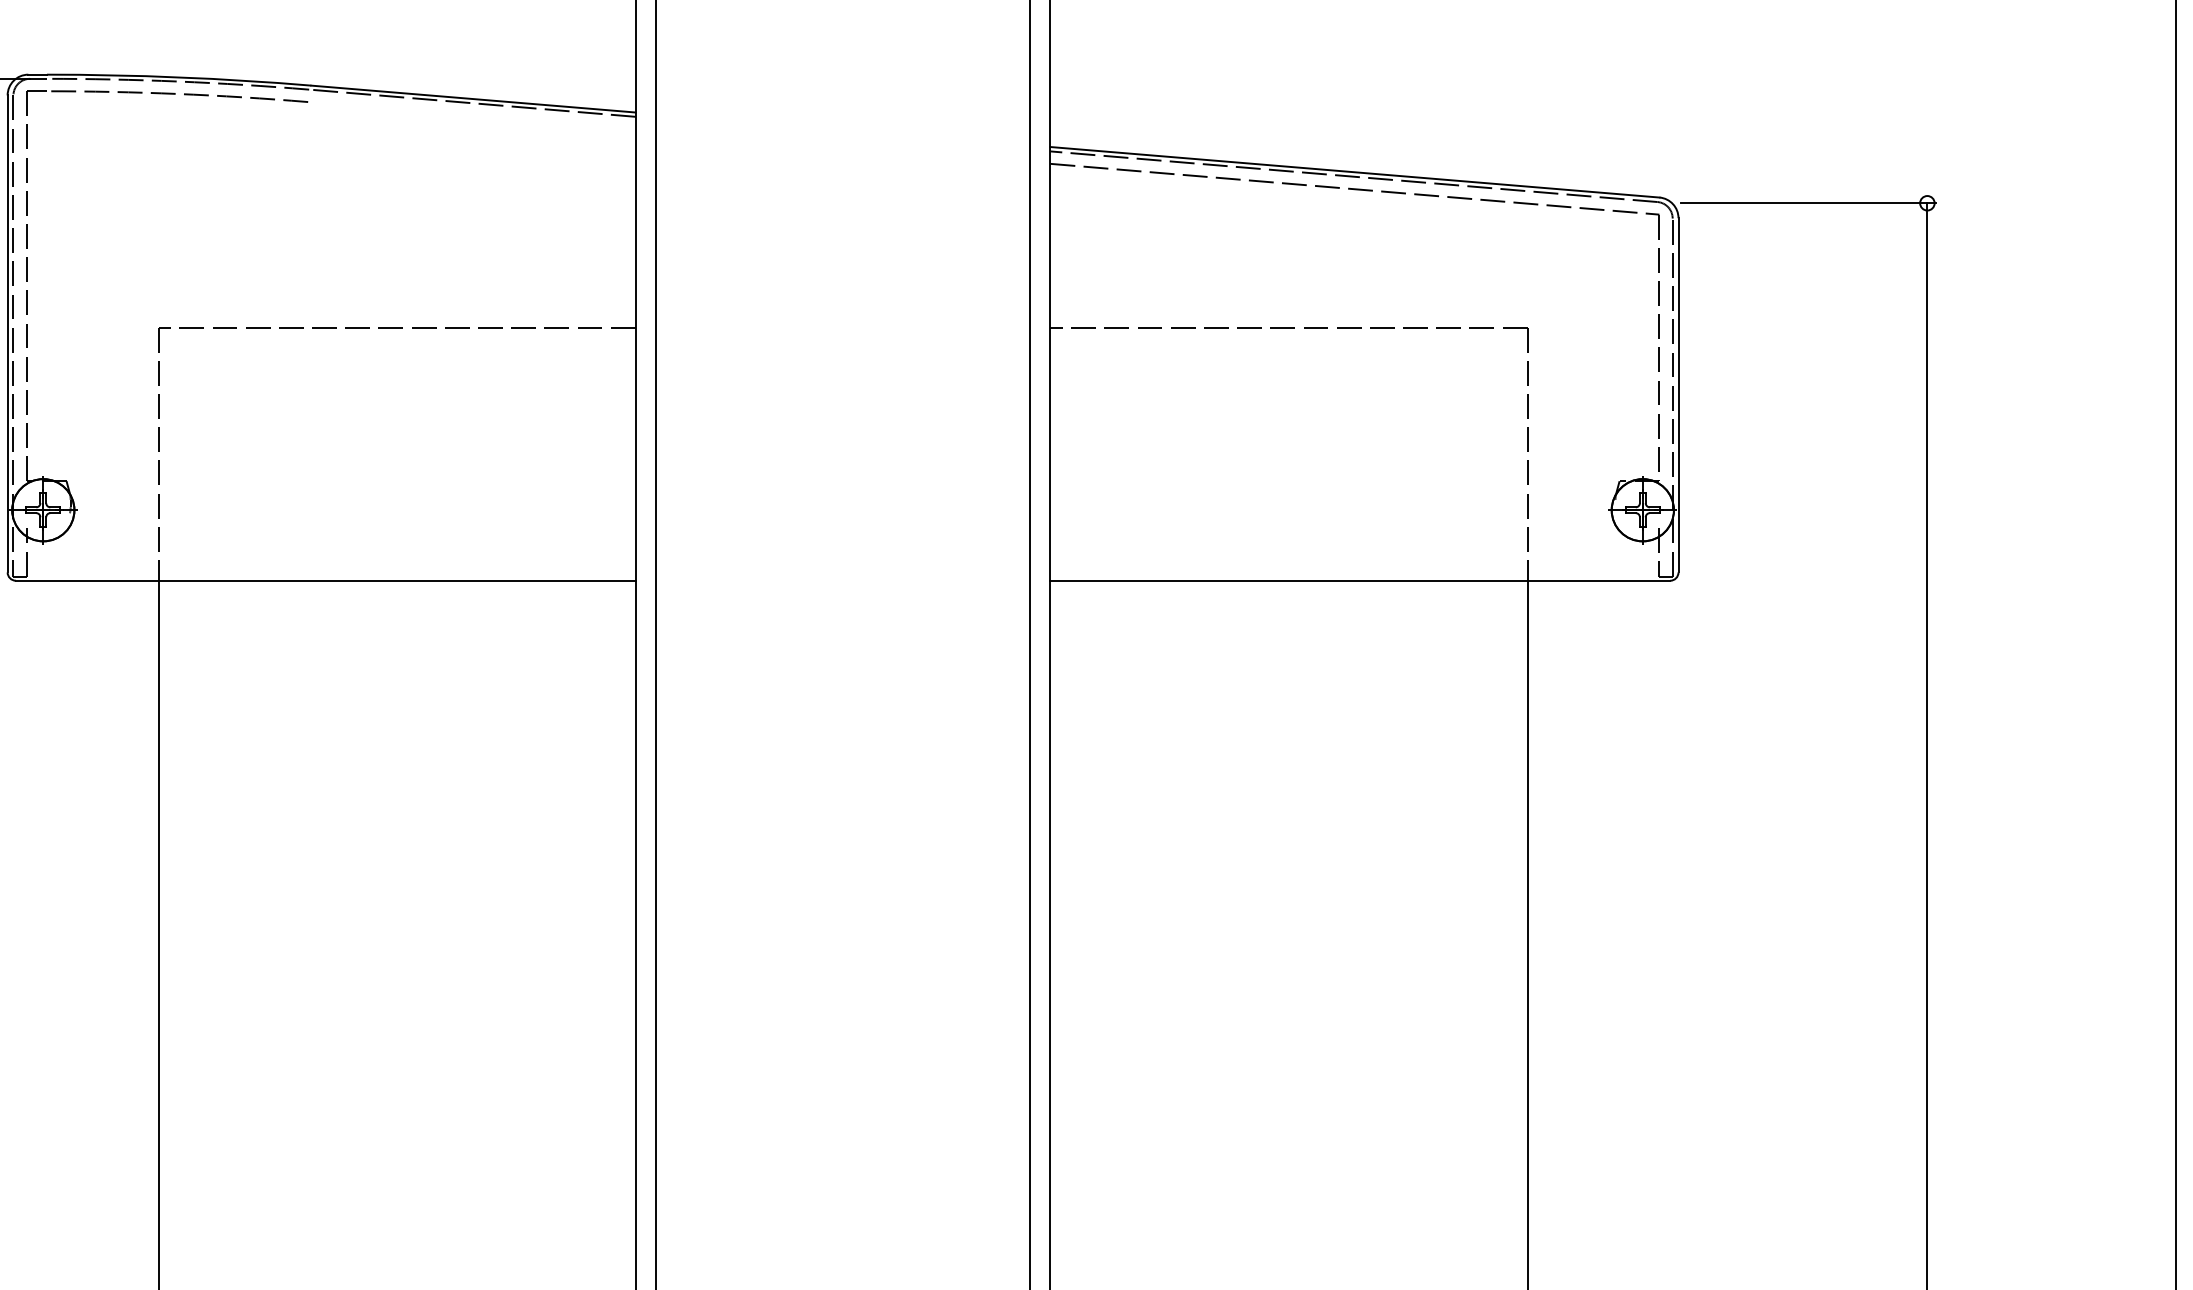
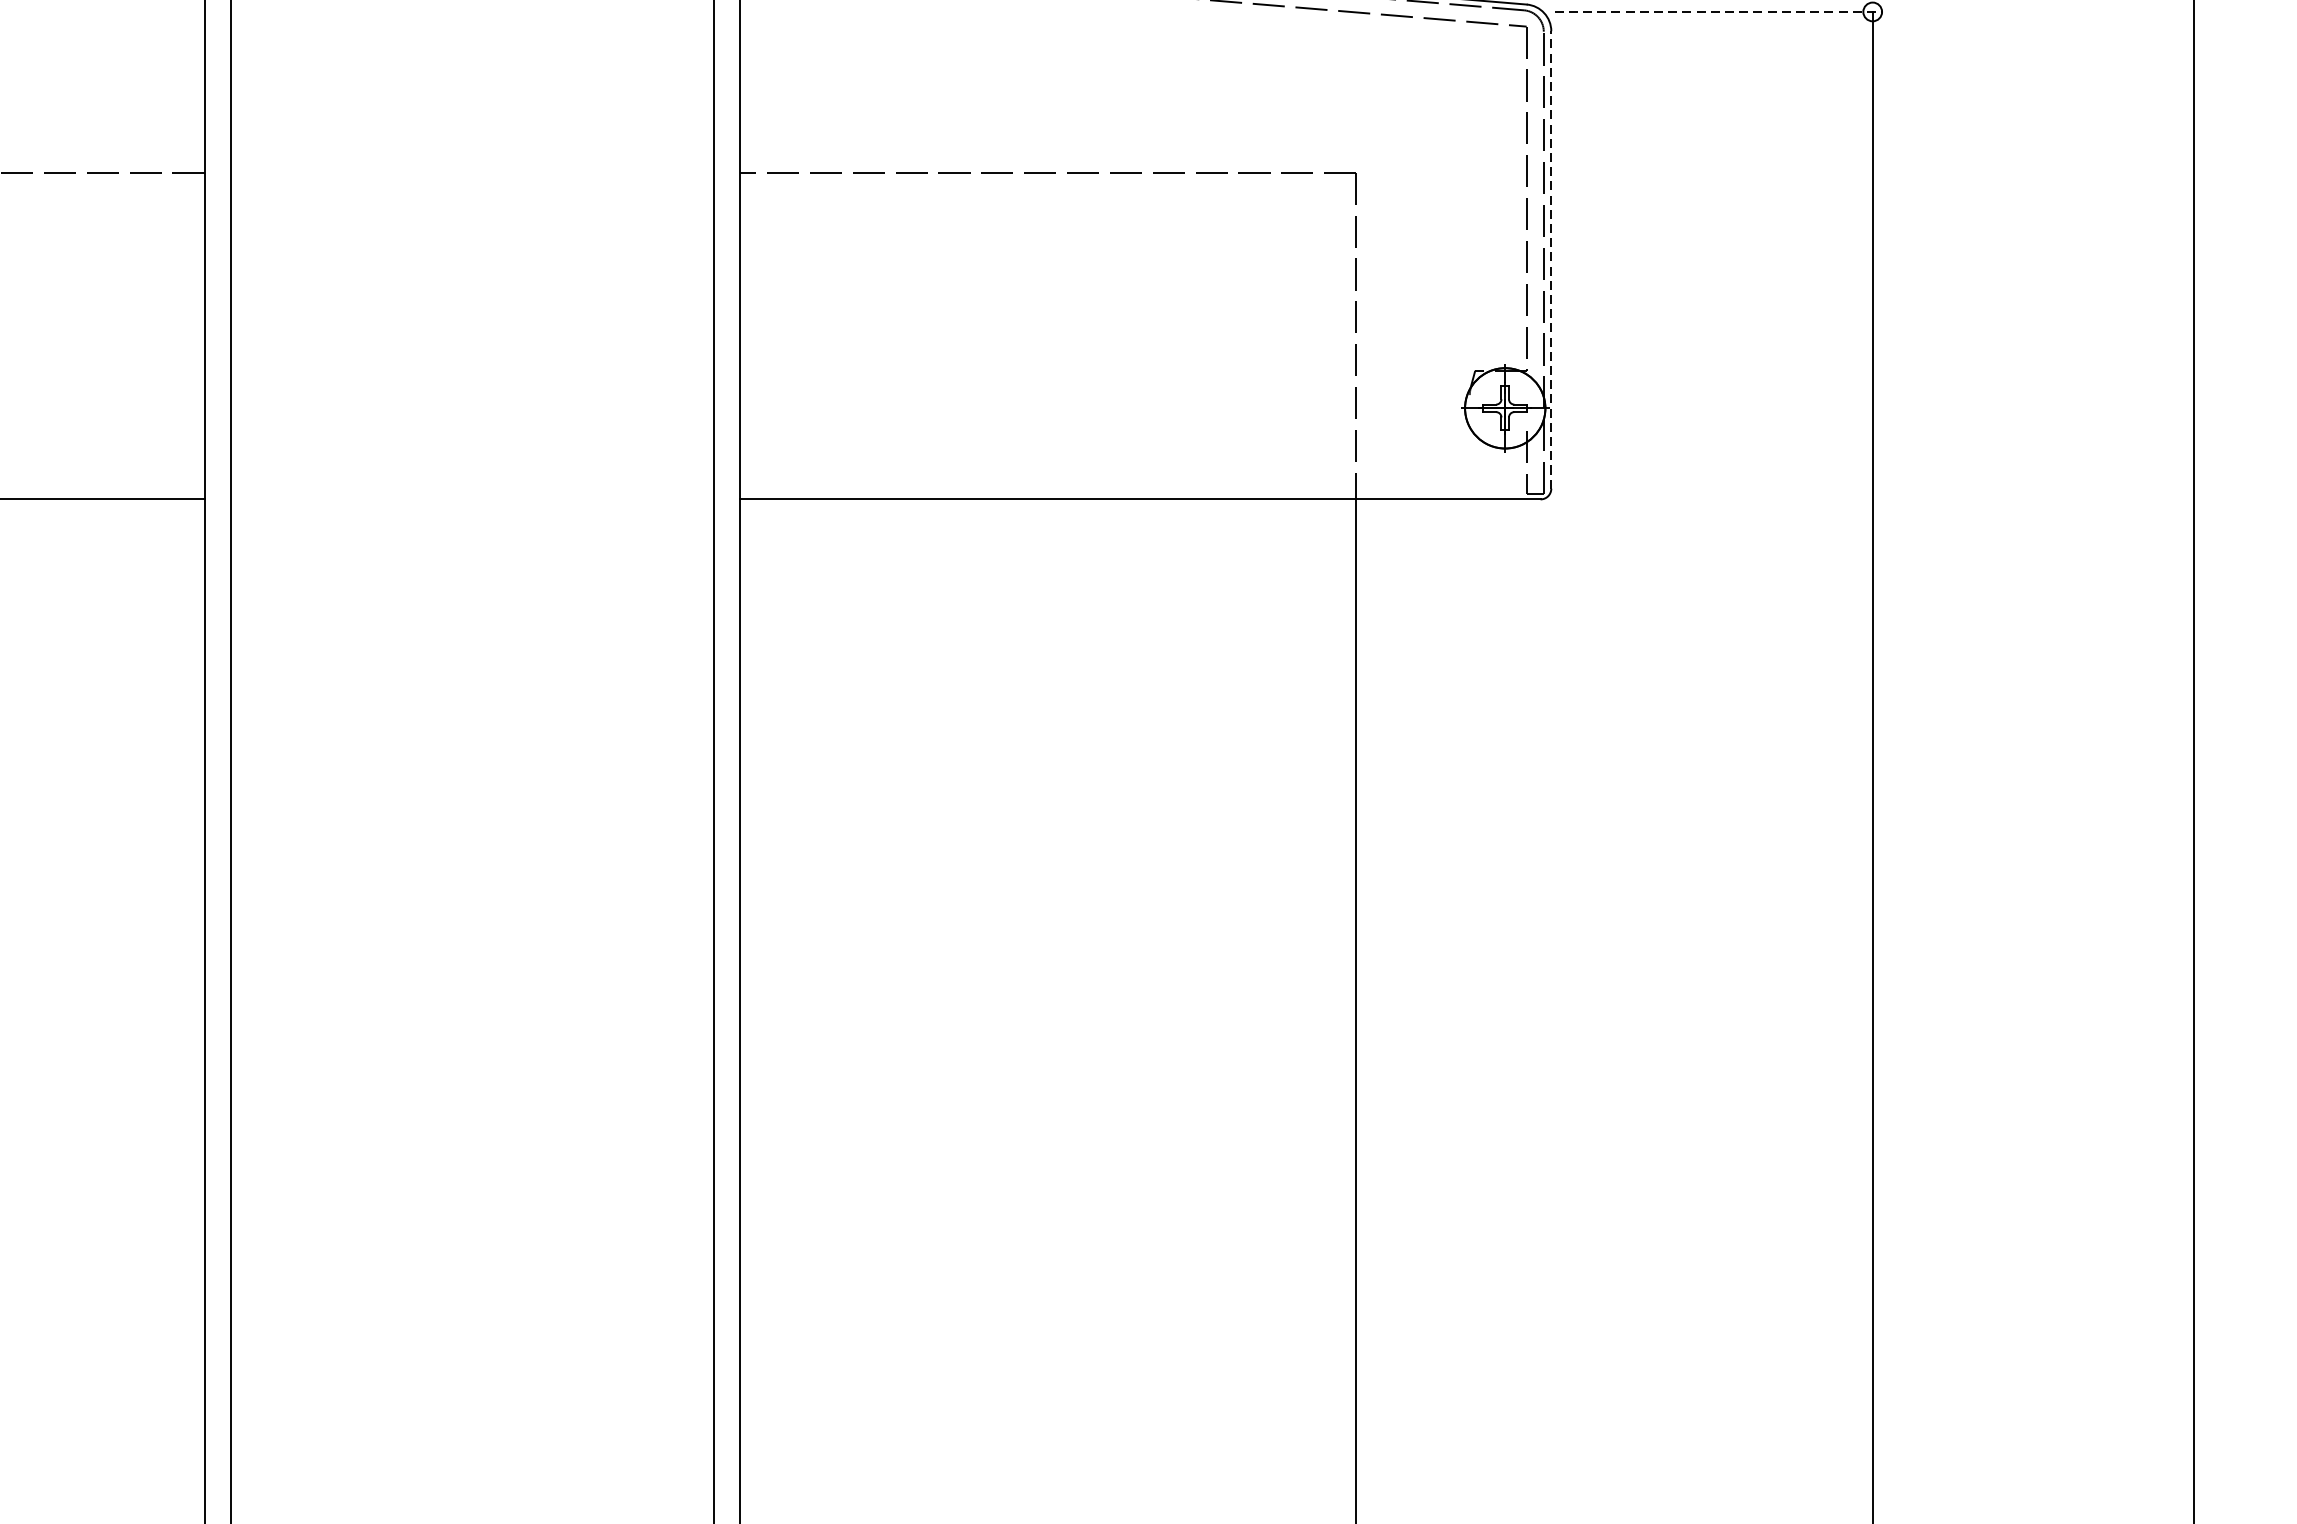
line: (1808, 203) -> (1719, 12), solid -> dashed
line: (1678, 394) -> (1551, 258), solid -> dashed

